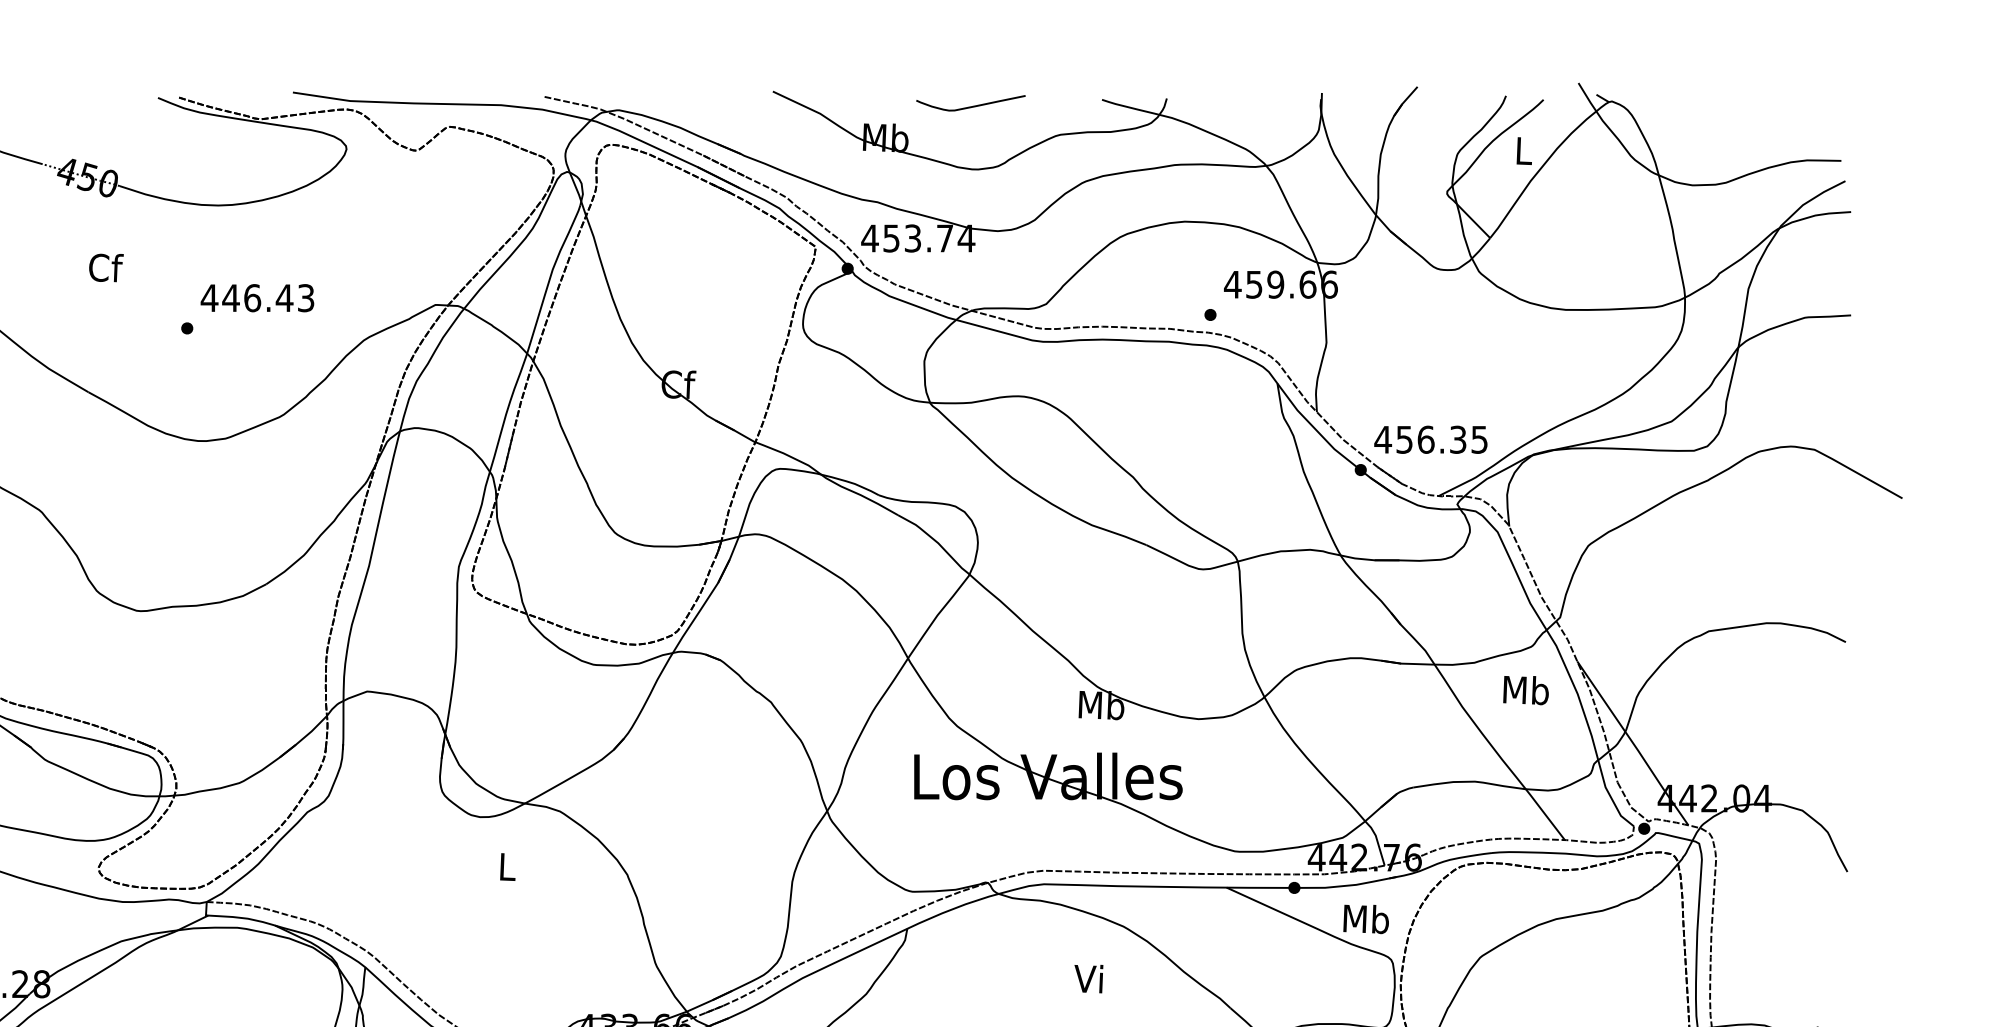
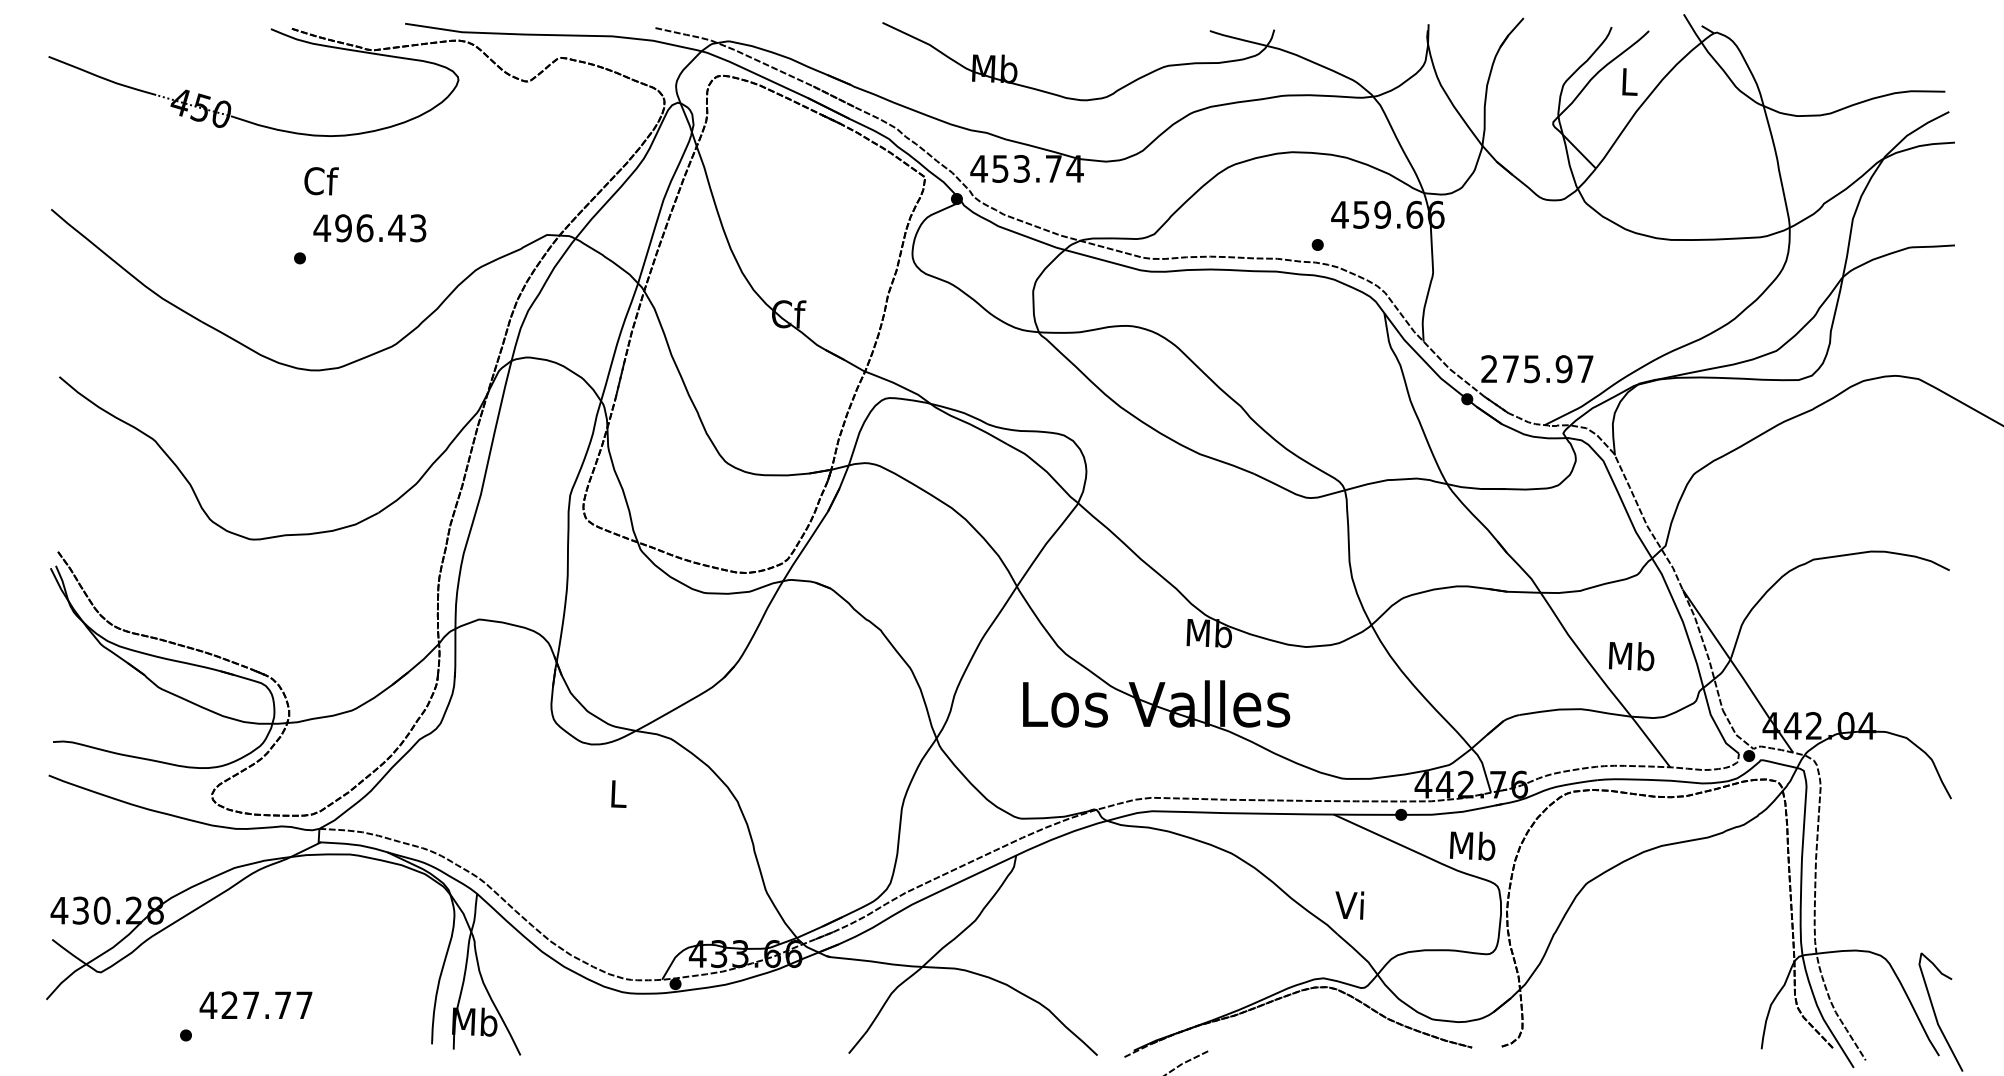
curve: (970, 106) -> (1079, 37), removed
text: (106, 268) -> (321, 181), moved
text: (230, 298) -> (343, 228), 446.43 -> 496.43
text: (1430, 440) -> (1536, 369), 456.35 -> 275.97
text: (1525, 690) -> (1631, 656), moved
text: (1088, 979) -> (1349, 905), moved

